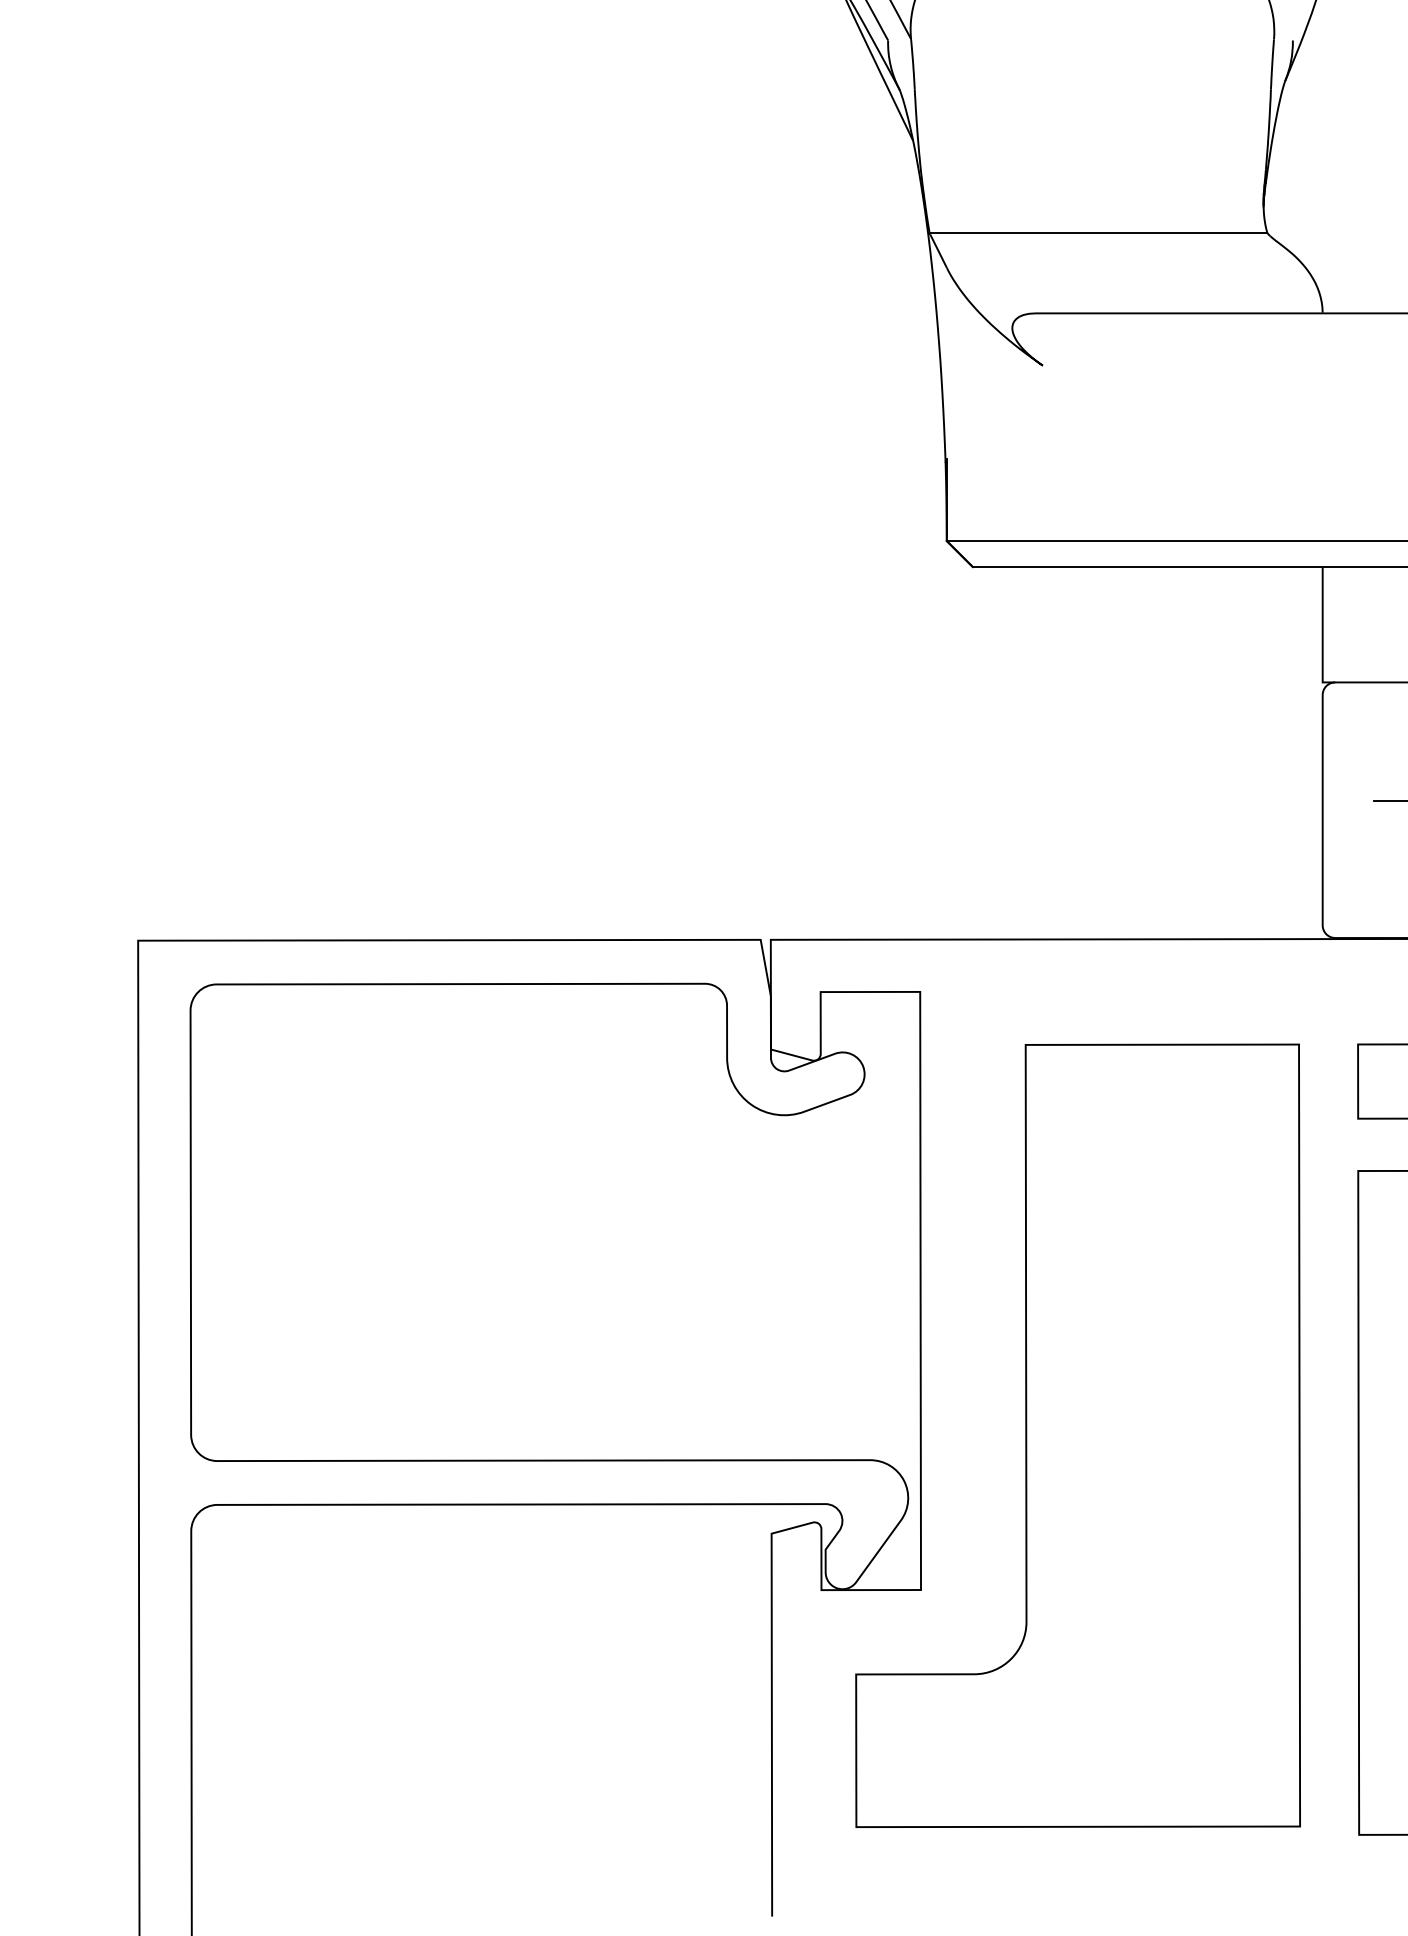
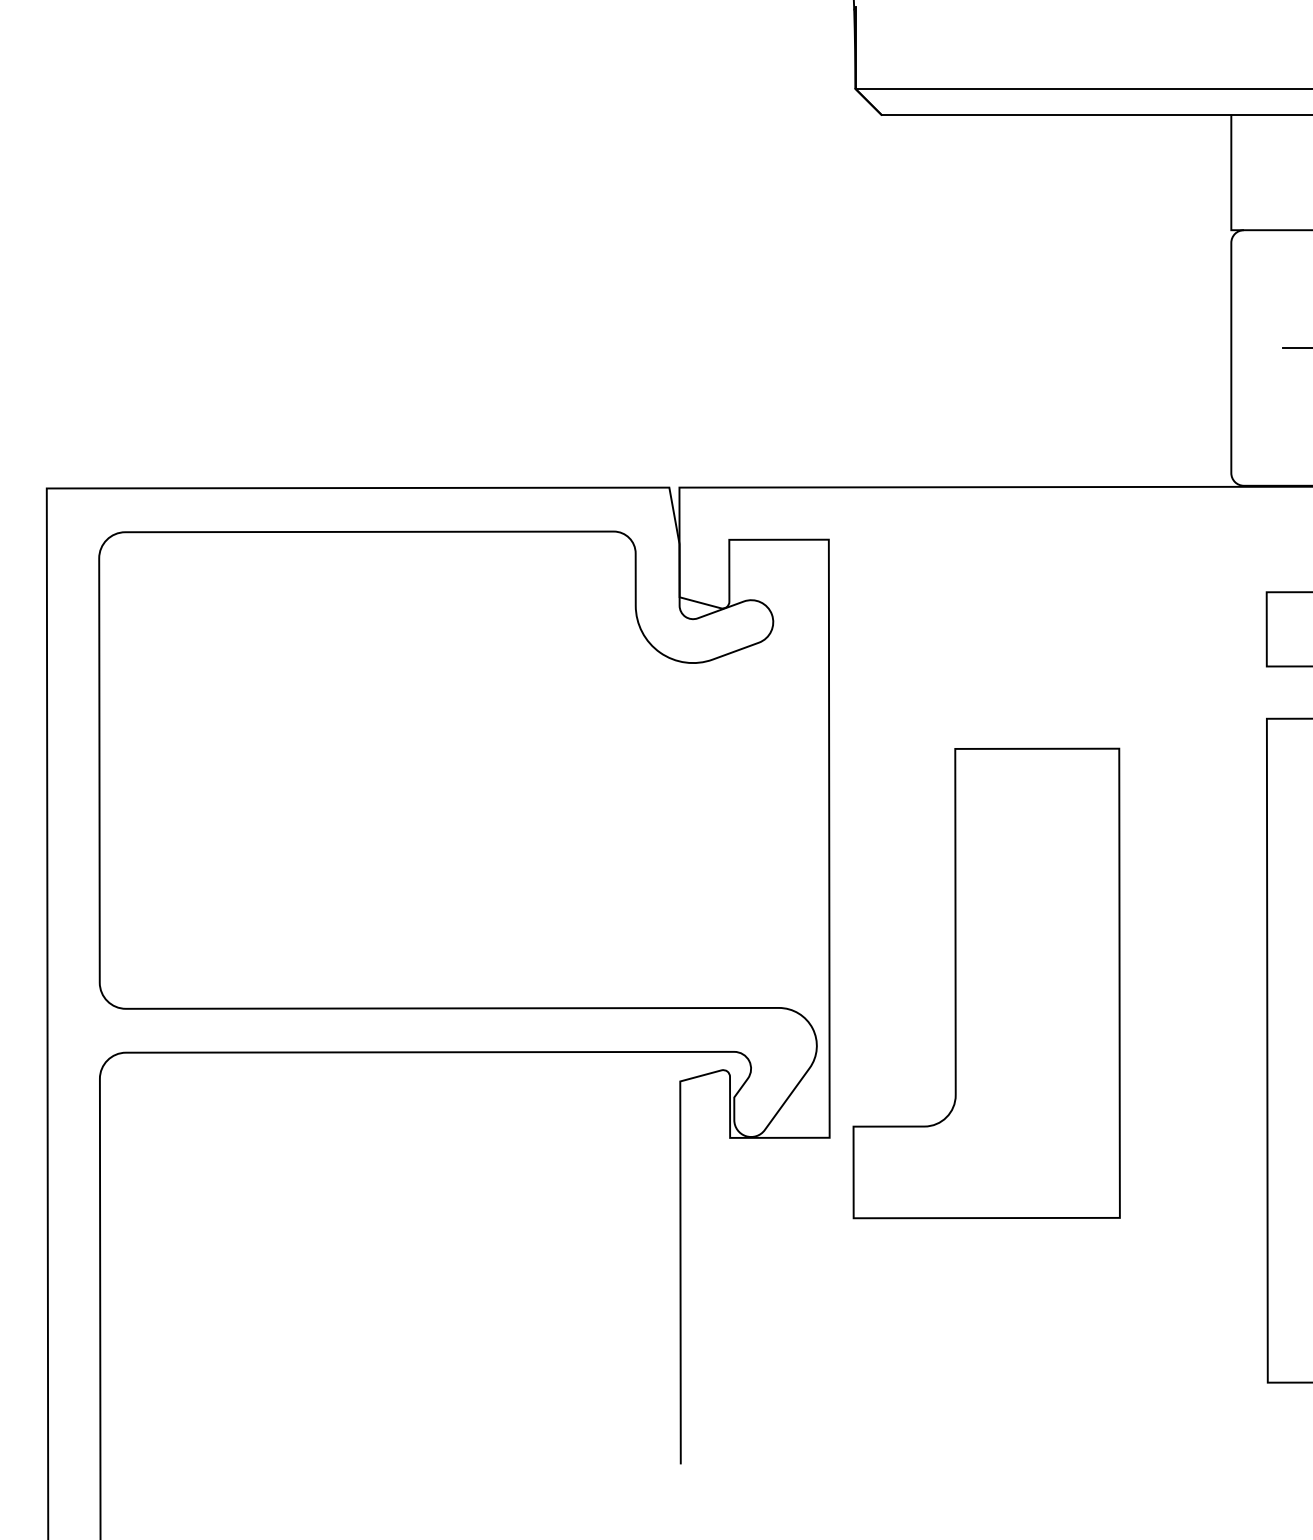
part: (1077, 1435) -> (986, 983), size x0.6

